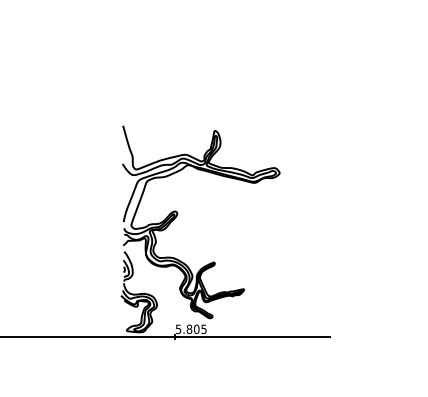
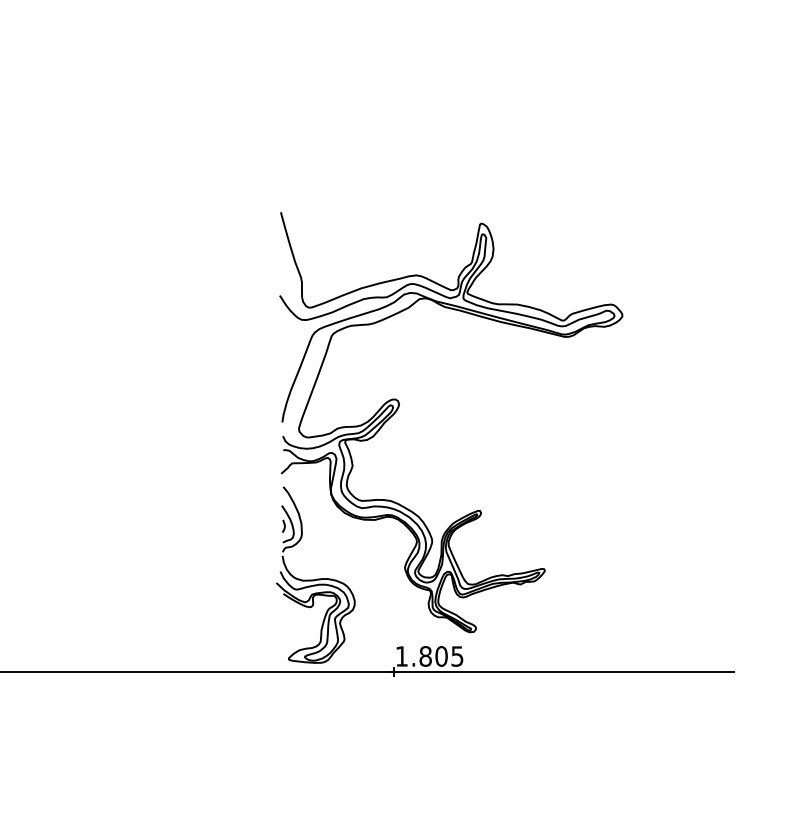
text: (178, 329) -> (401, 656), 5.805 -> 1.805

